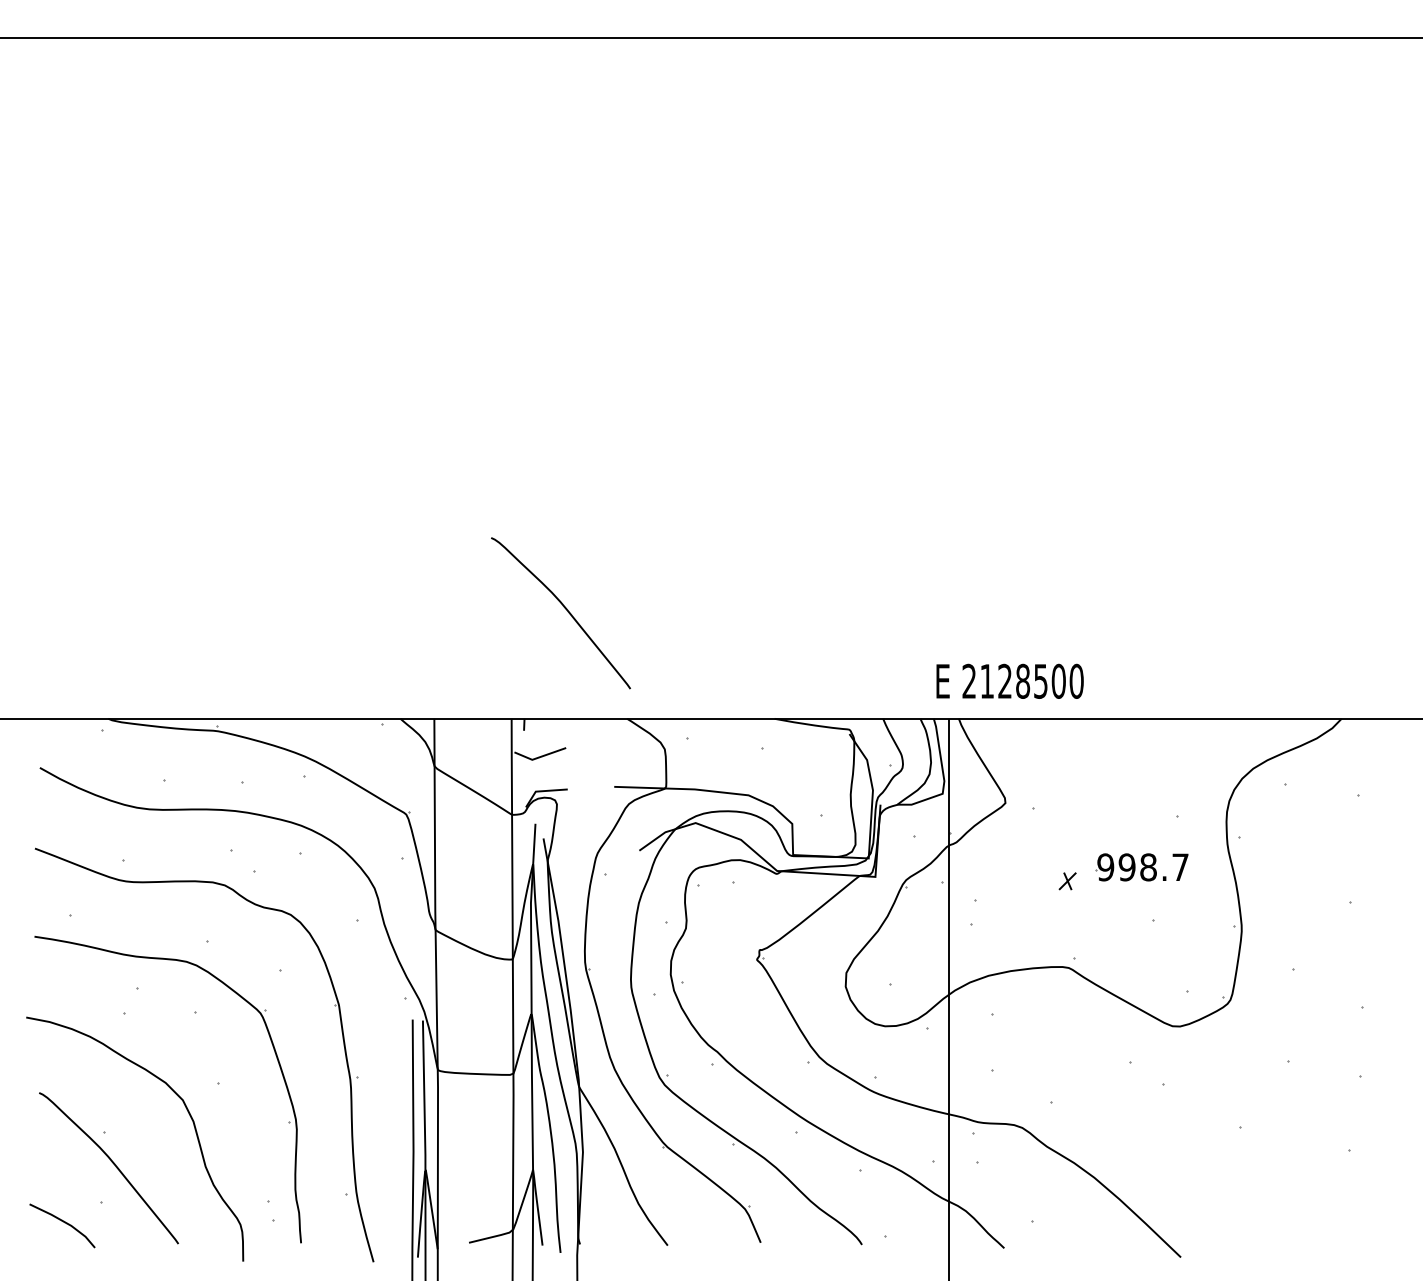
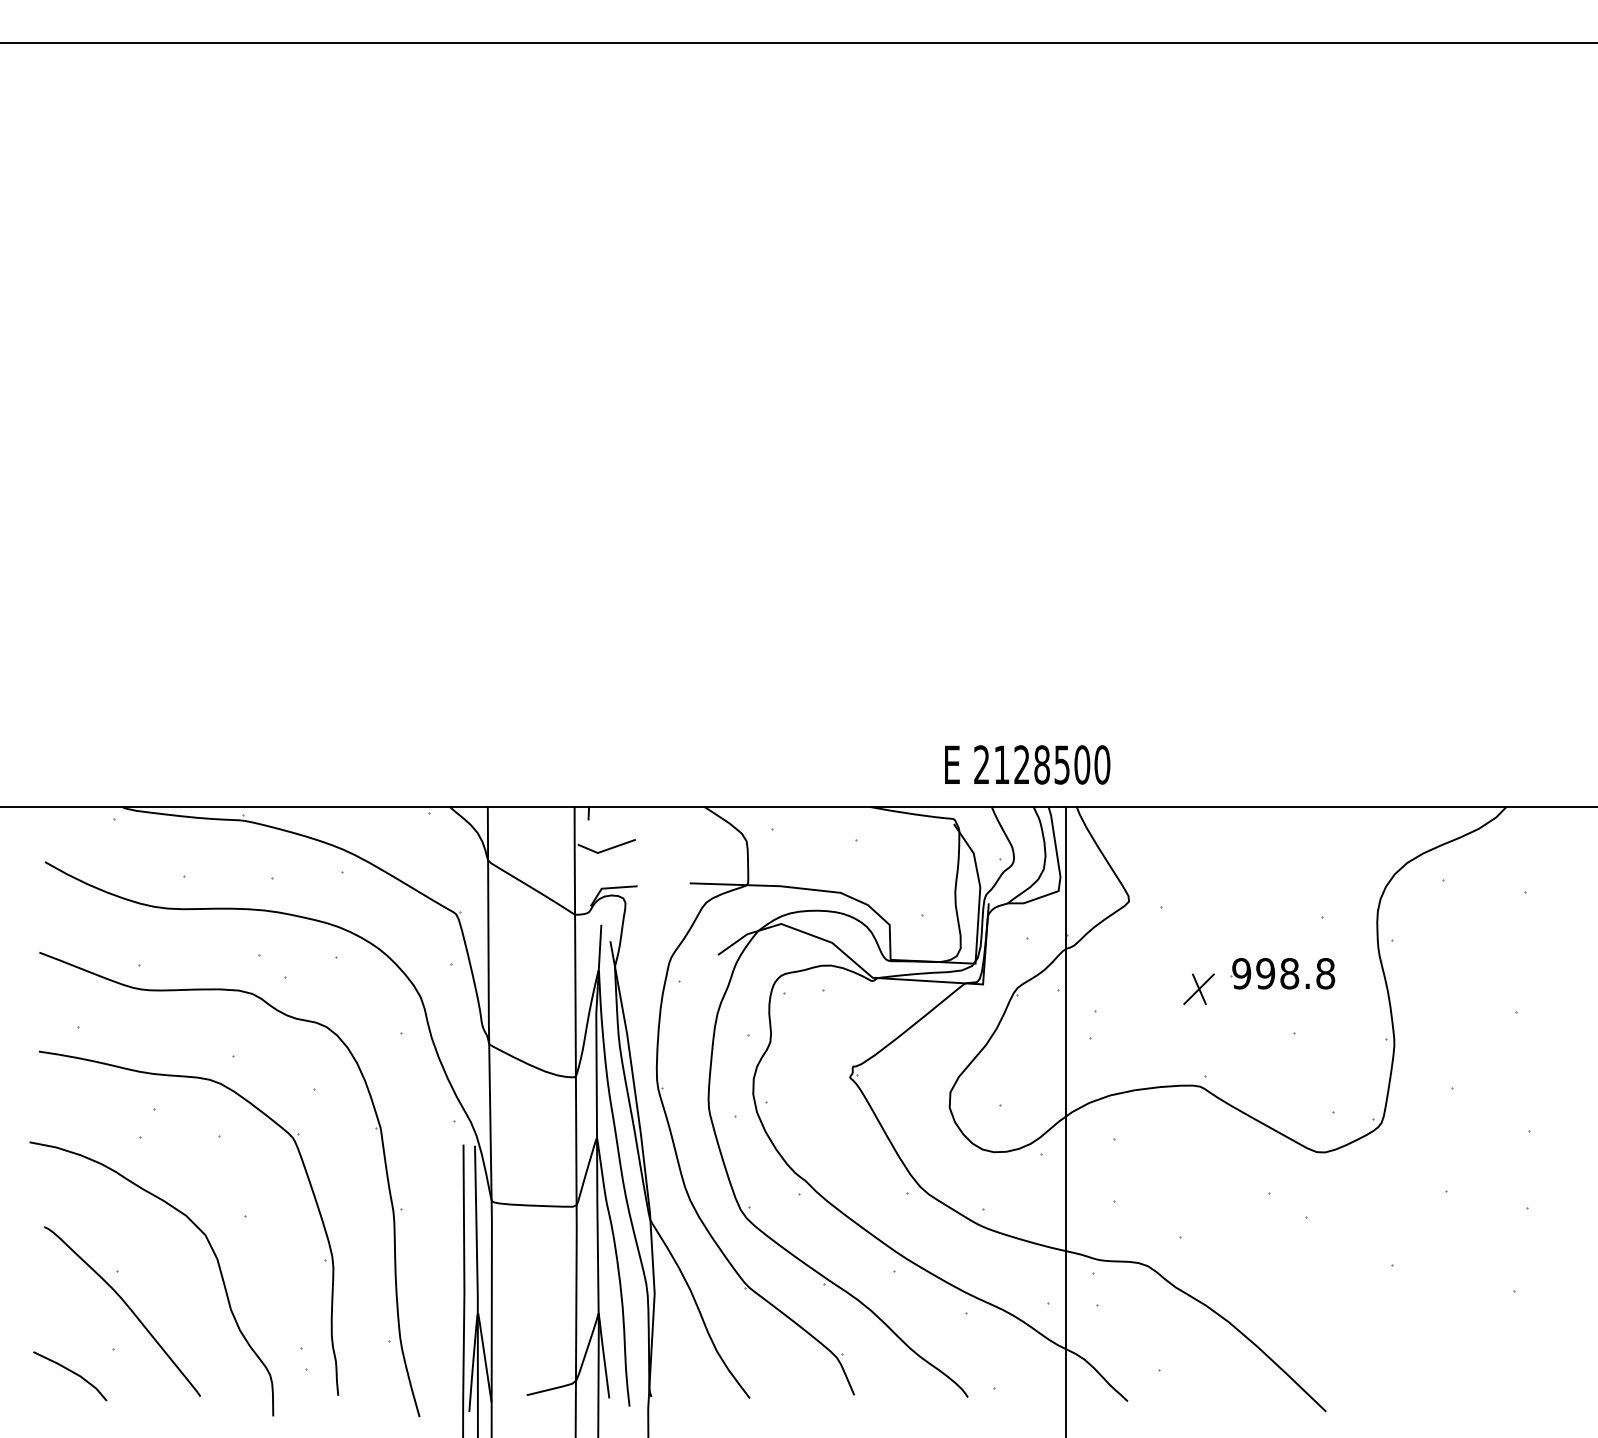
curve: (564, 608) -> (633, 683), removed
text: (1009, 680) -> (1026, 763), moved
text: (1180, 867) -> (1325, 973), 998.7 -> 998.8
part: (1067, 881) -> (1198, 989), size x1.67

